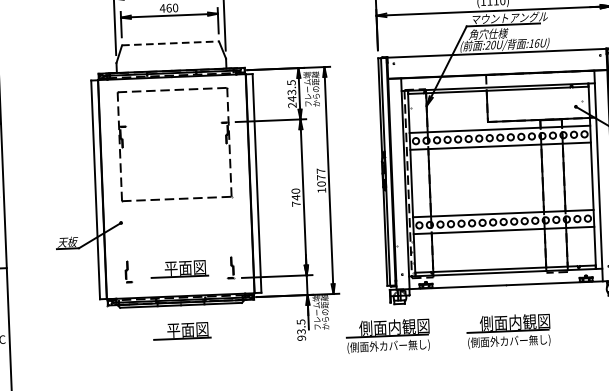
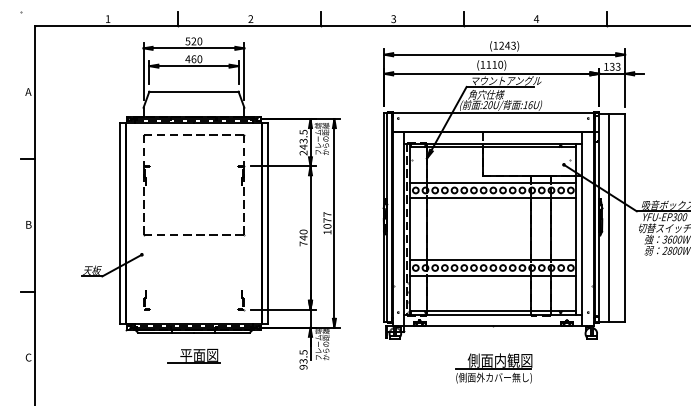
line: (170, 43) -> (193, 91), dashed -> solid
part: (179, 268) -> (193, 298), removed
part: (387, 336) -> (382, 368), removed

